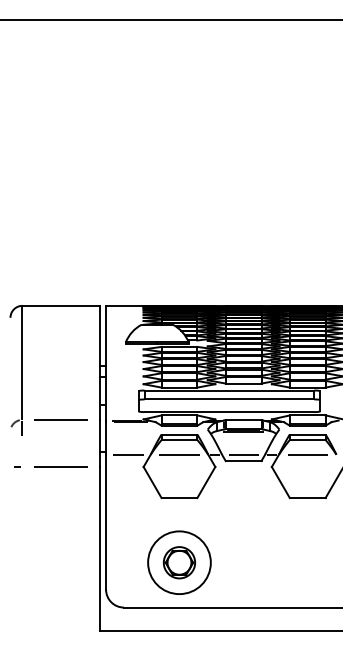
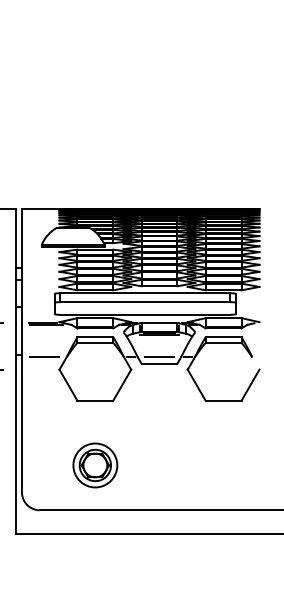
line: (179, 454) -> (95, 357), removed
line: (307, 454) -> (223, 357), removed
circle: (179, 562) -> (95, 465), size x0.7

